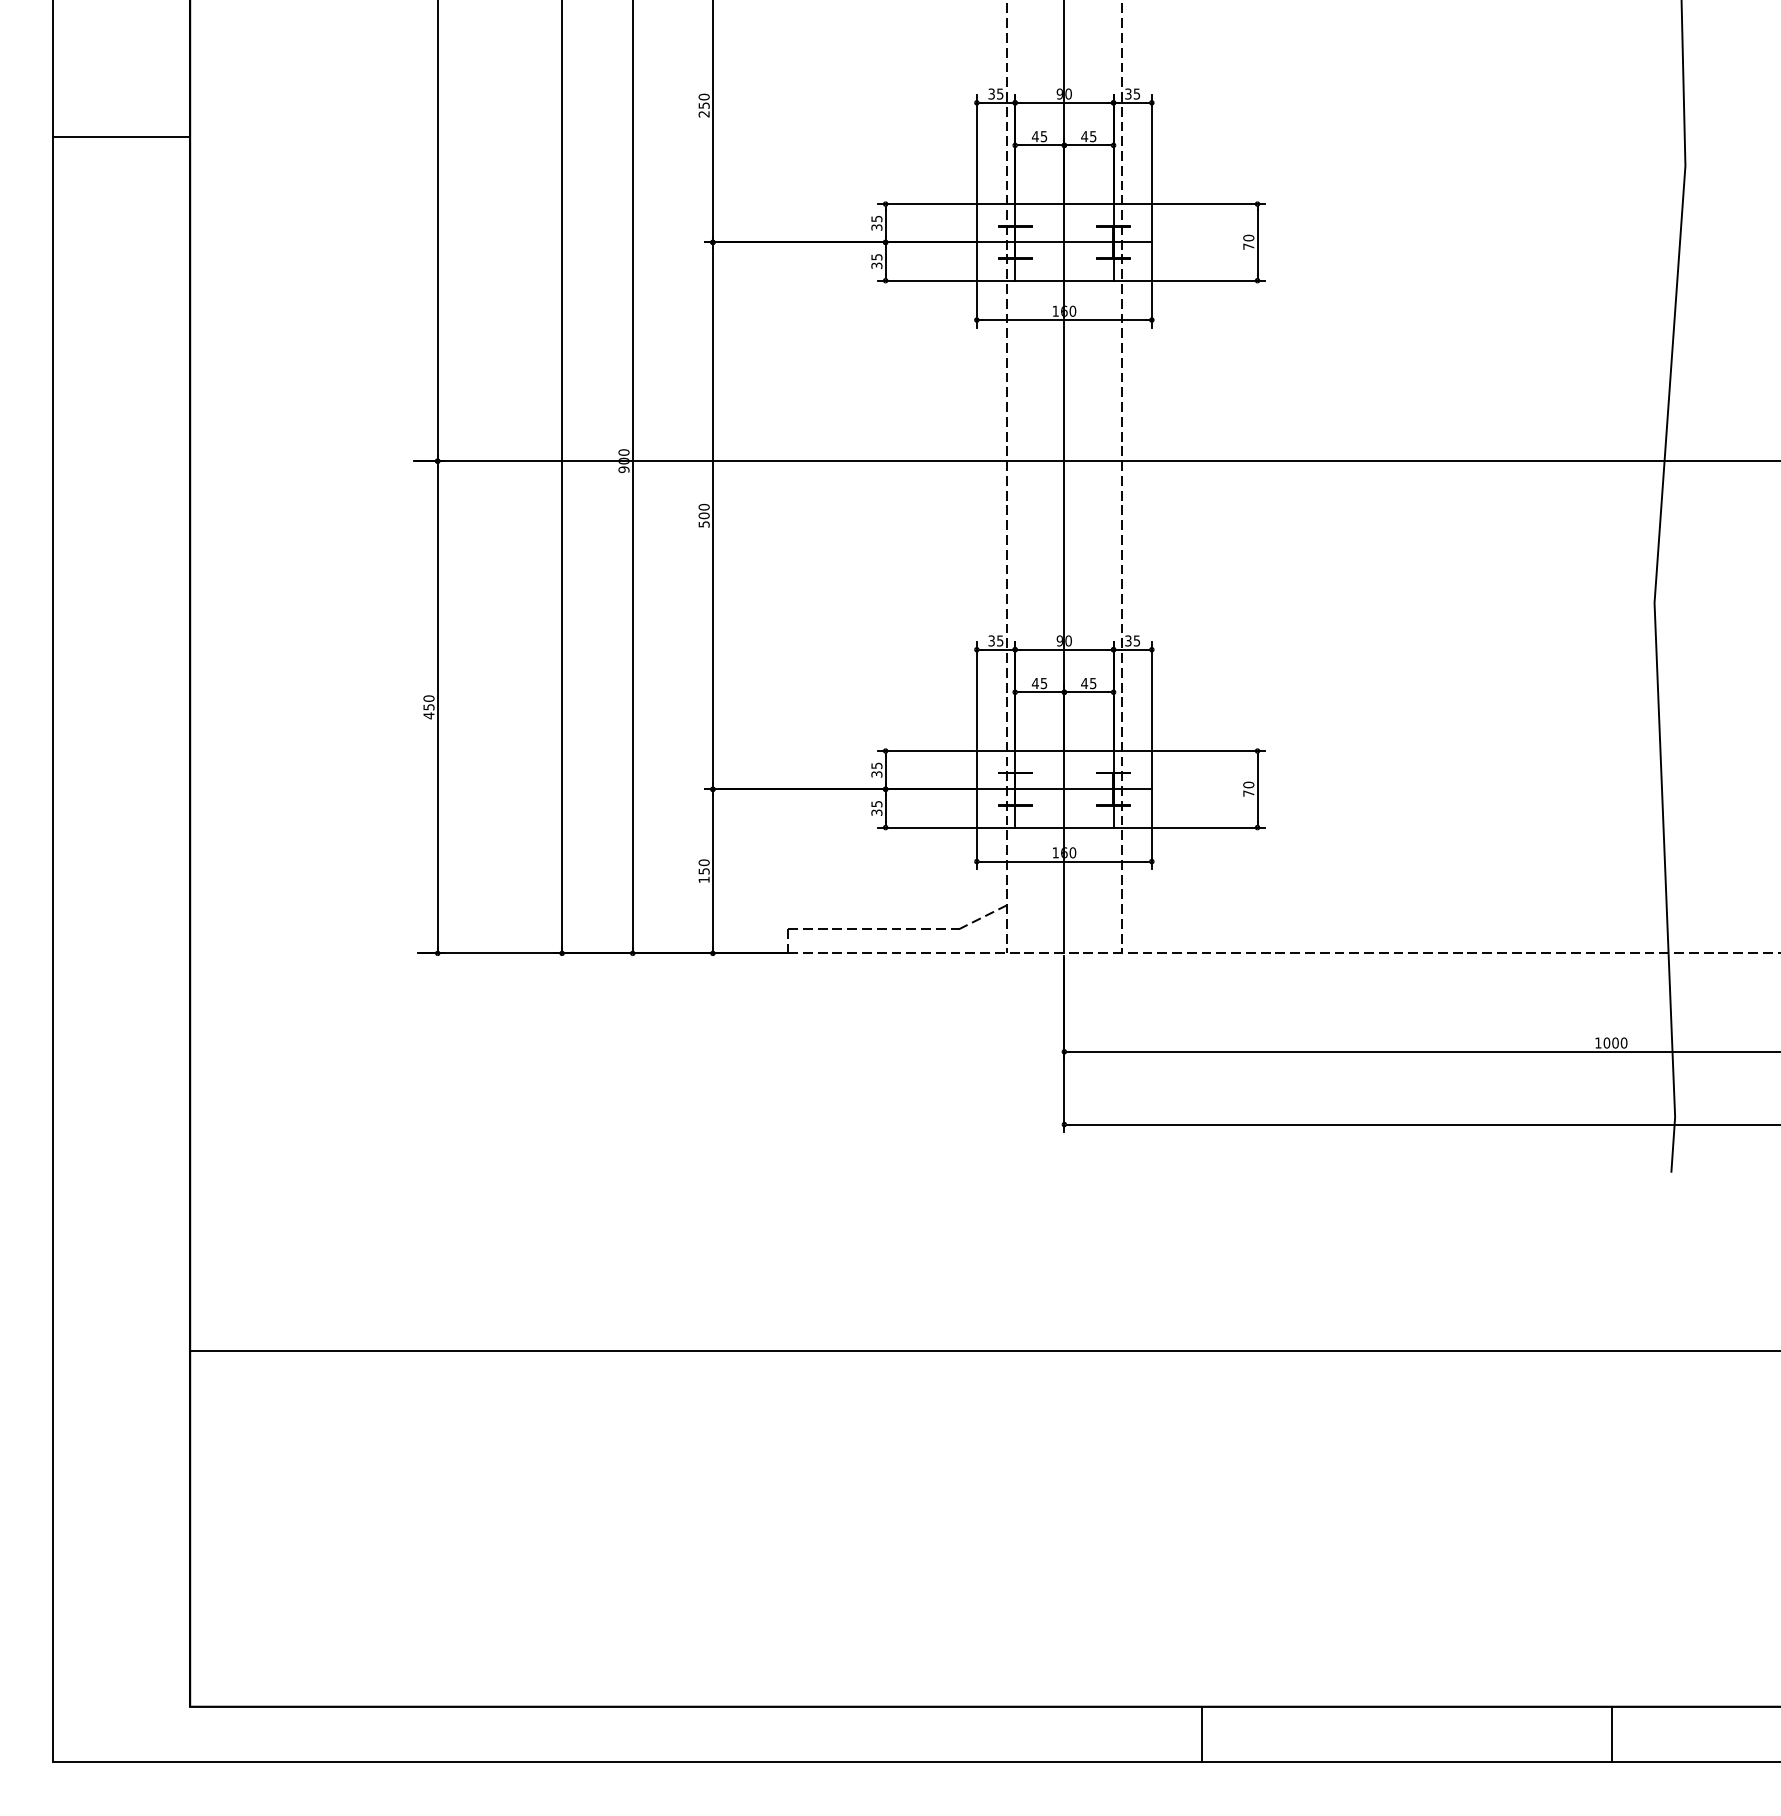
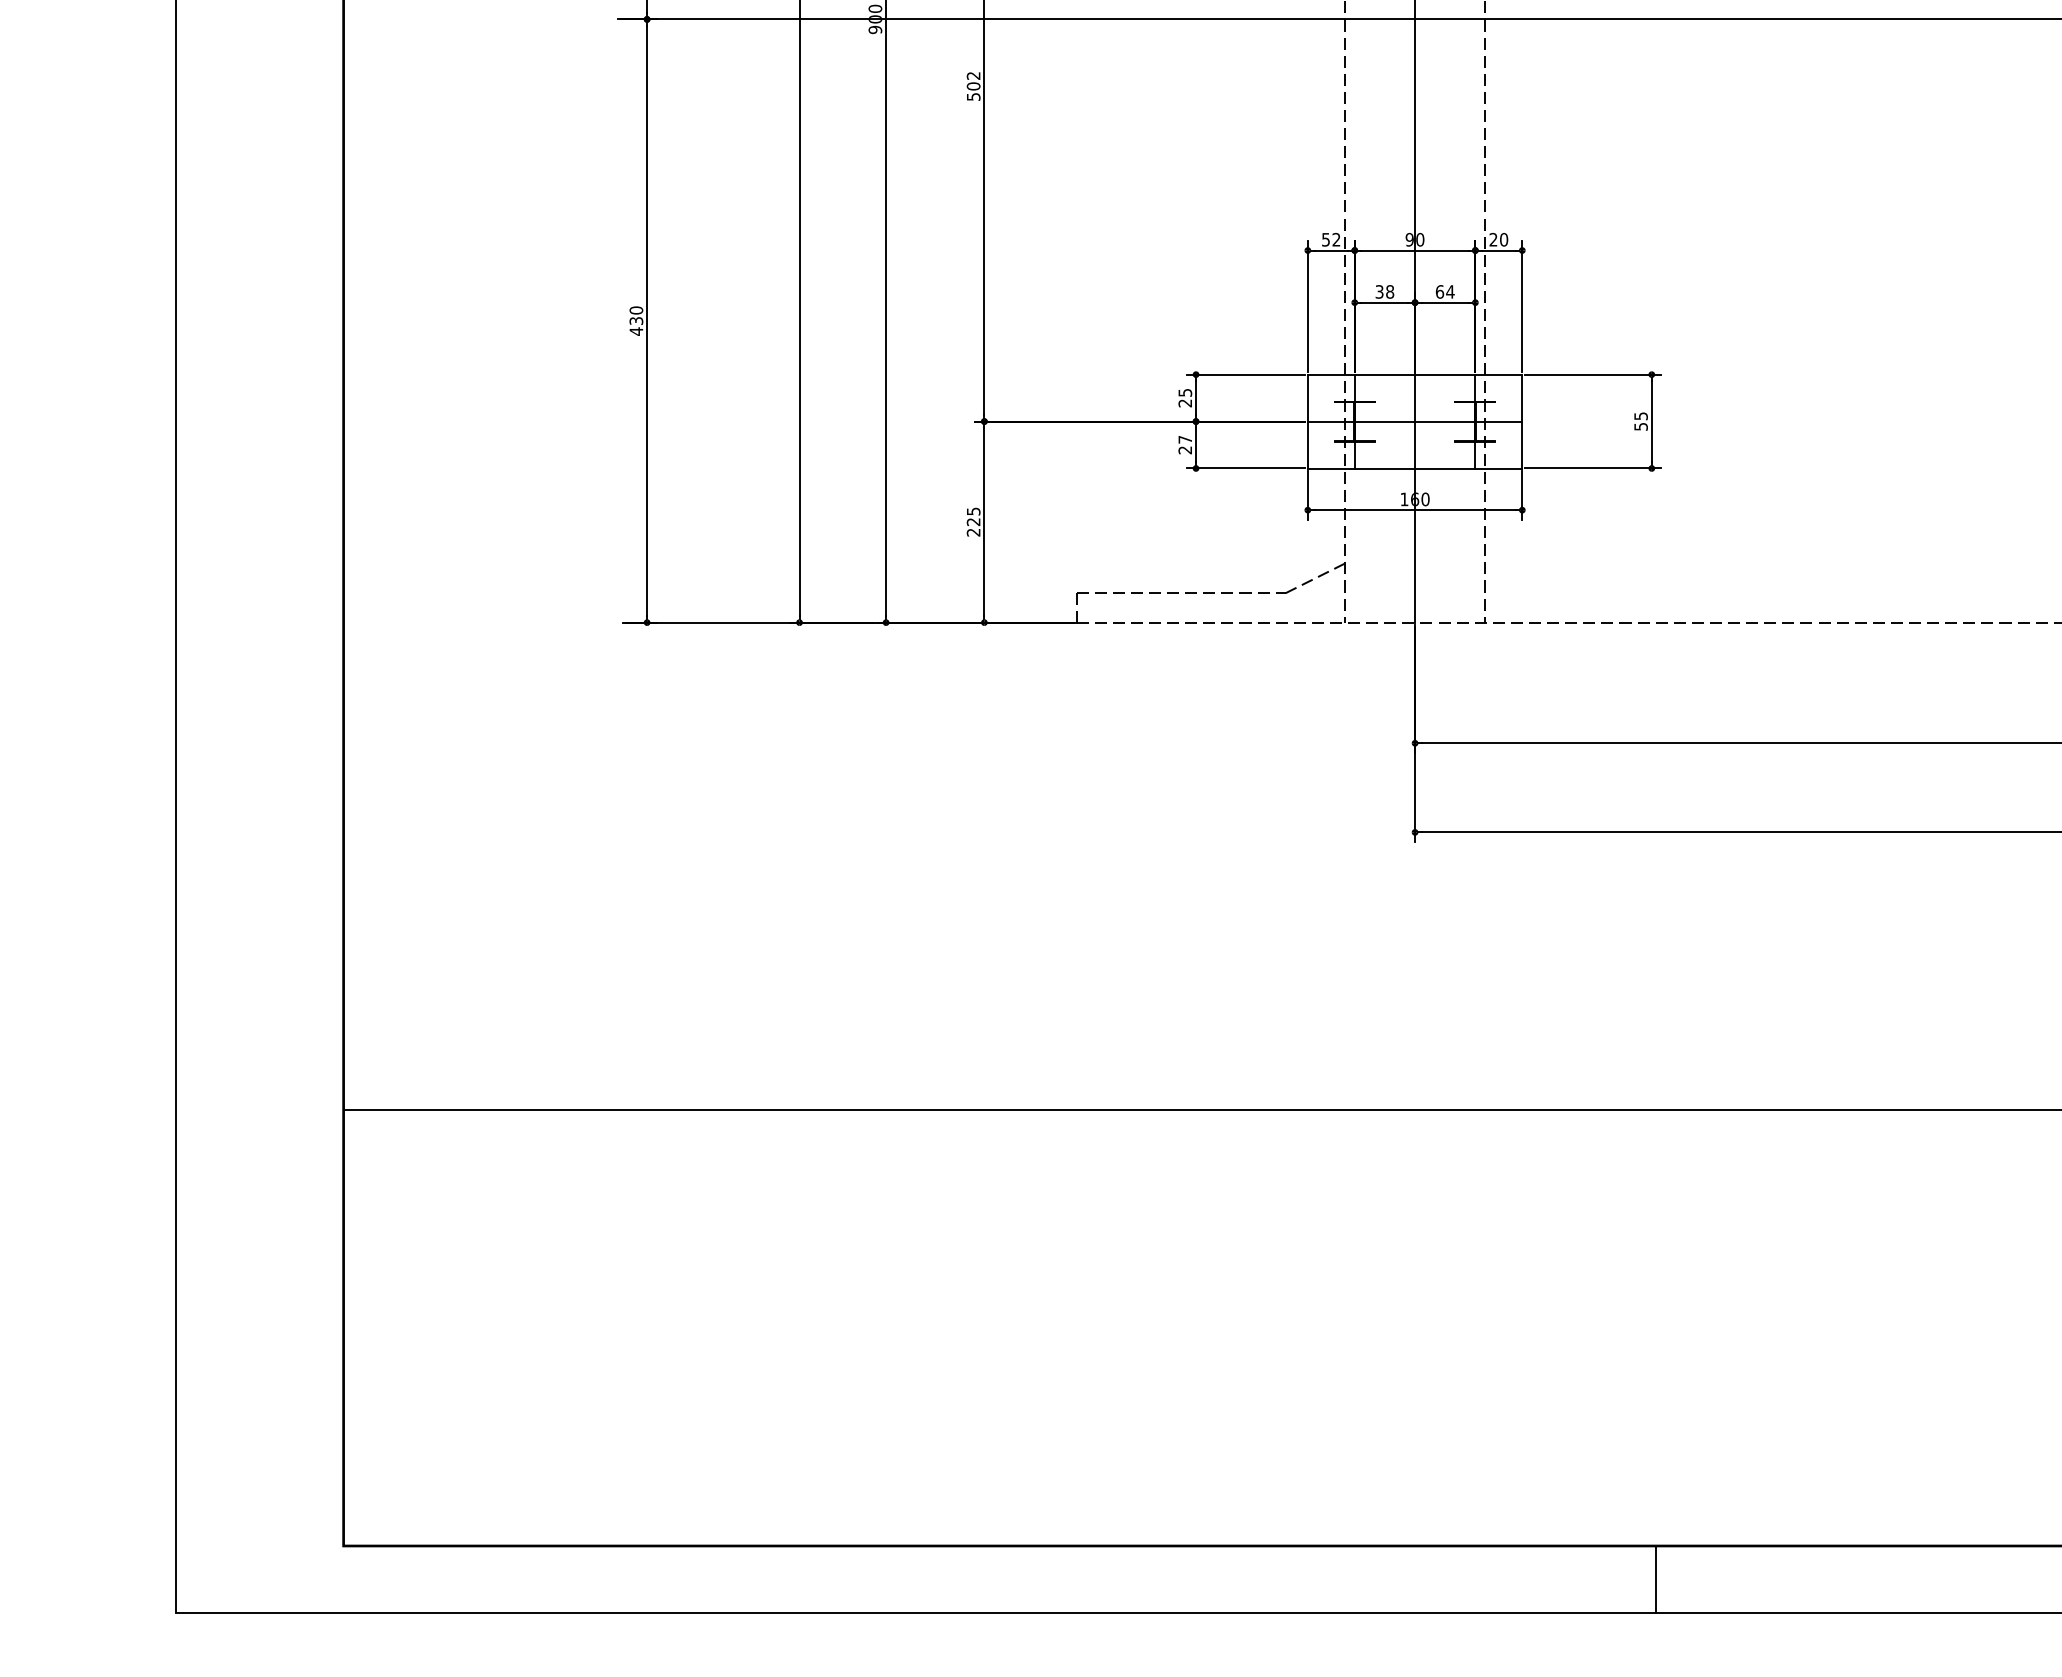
text: (703, 506) -> (972, 74), 500 -> 502
text: (995, 640) -> (1330, 239), 35 -> 52
text: (1132, 640) -> (1498, 239), 35 -> 20
text: (1039, 683) -> (1384, 291), 45 -> 38
text: (1088, 683) -> (1444, 291), 45 -> 64
text: (428, 707) -> (635, 321), 450 -> 430
text: (877, 774) -> (1186, 403), 35 -> 25
text: (1248, 788) -> (1640, 420), 70 -> 55
text: (876, 808) -> (1184, 445), 35 -> 27
text: (703, 871) -> (972, 522), 150 -> 225
line: (1201, 1733) -> (1655, 1578), moved

